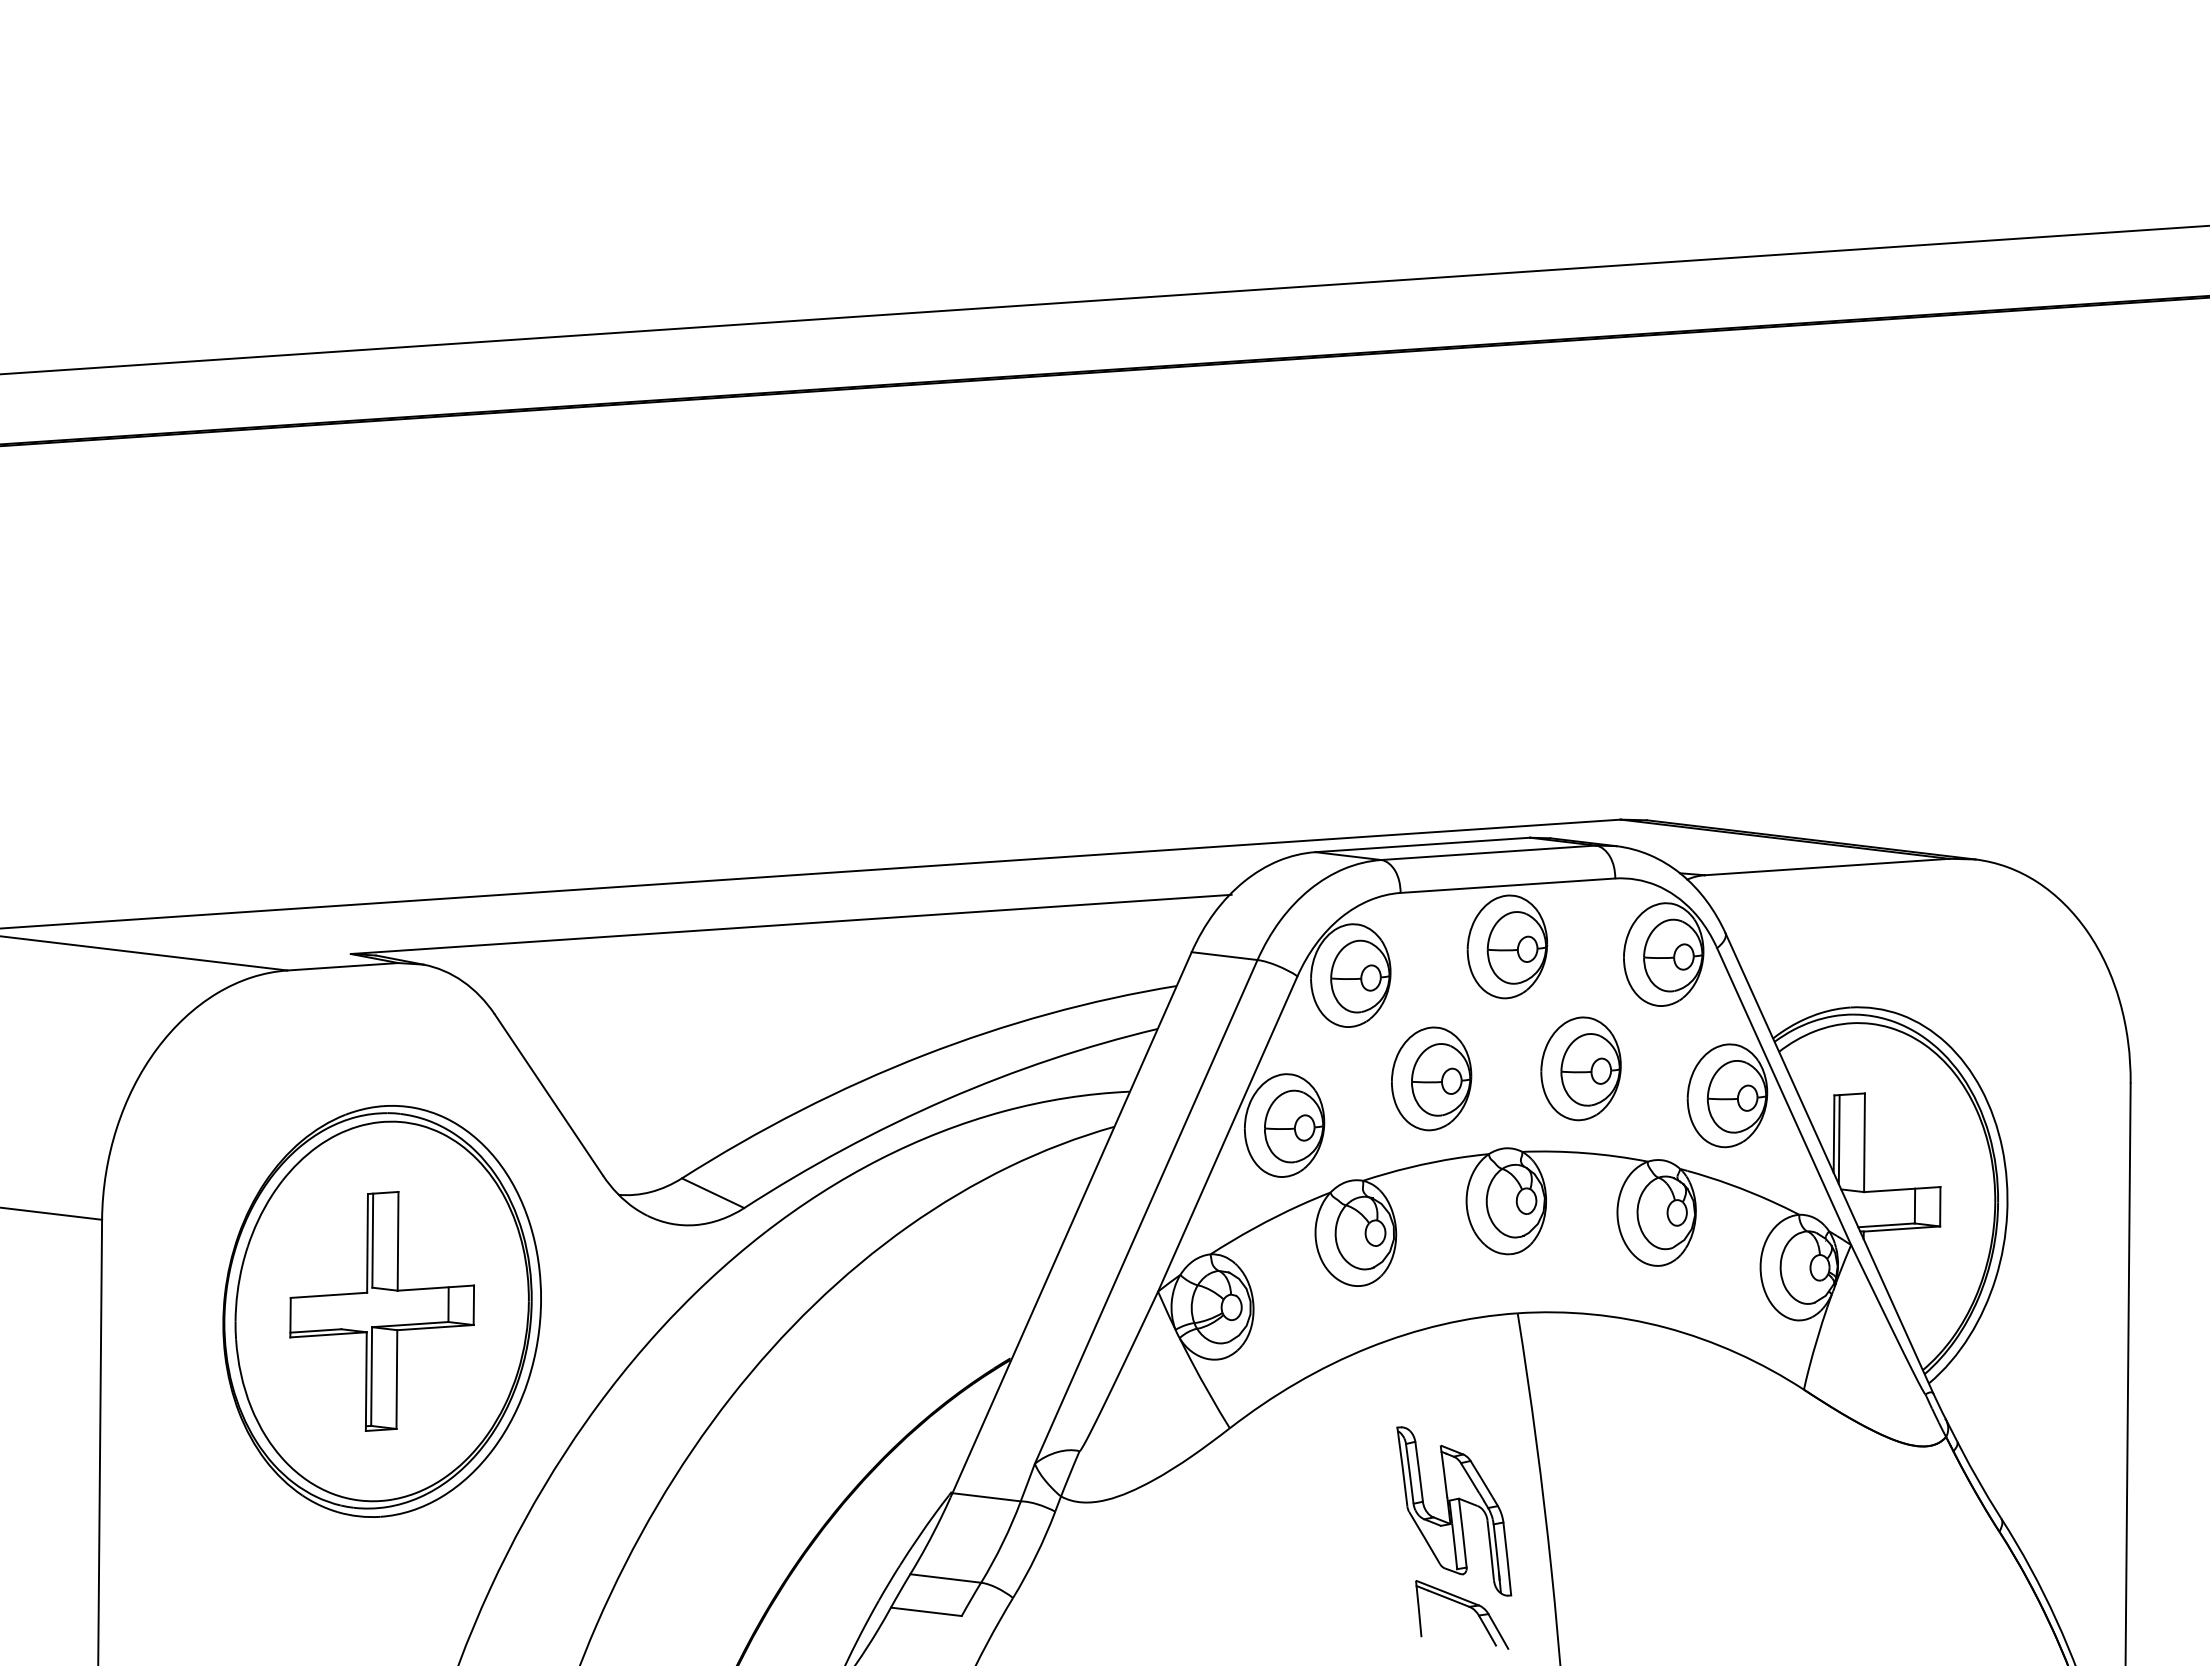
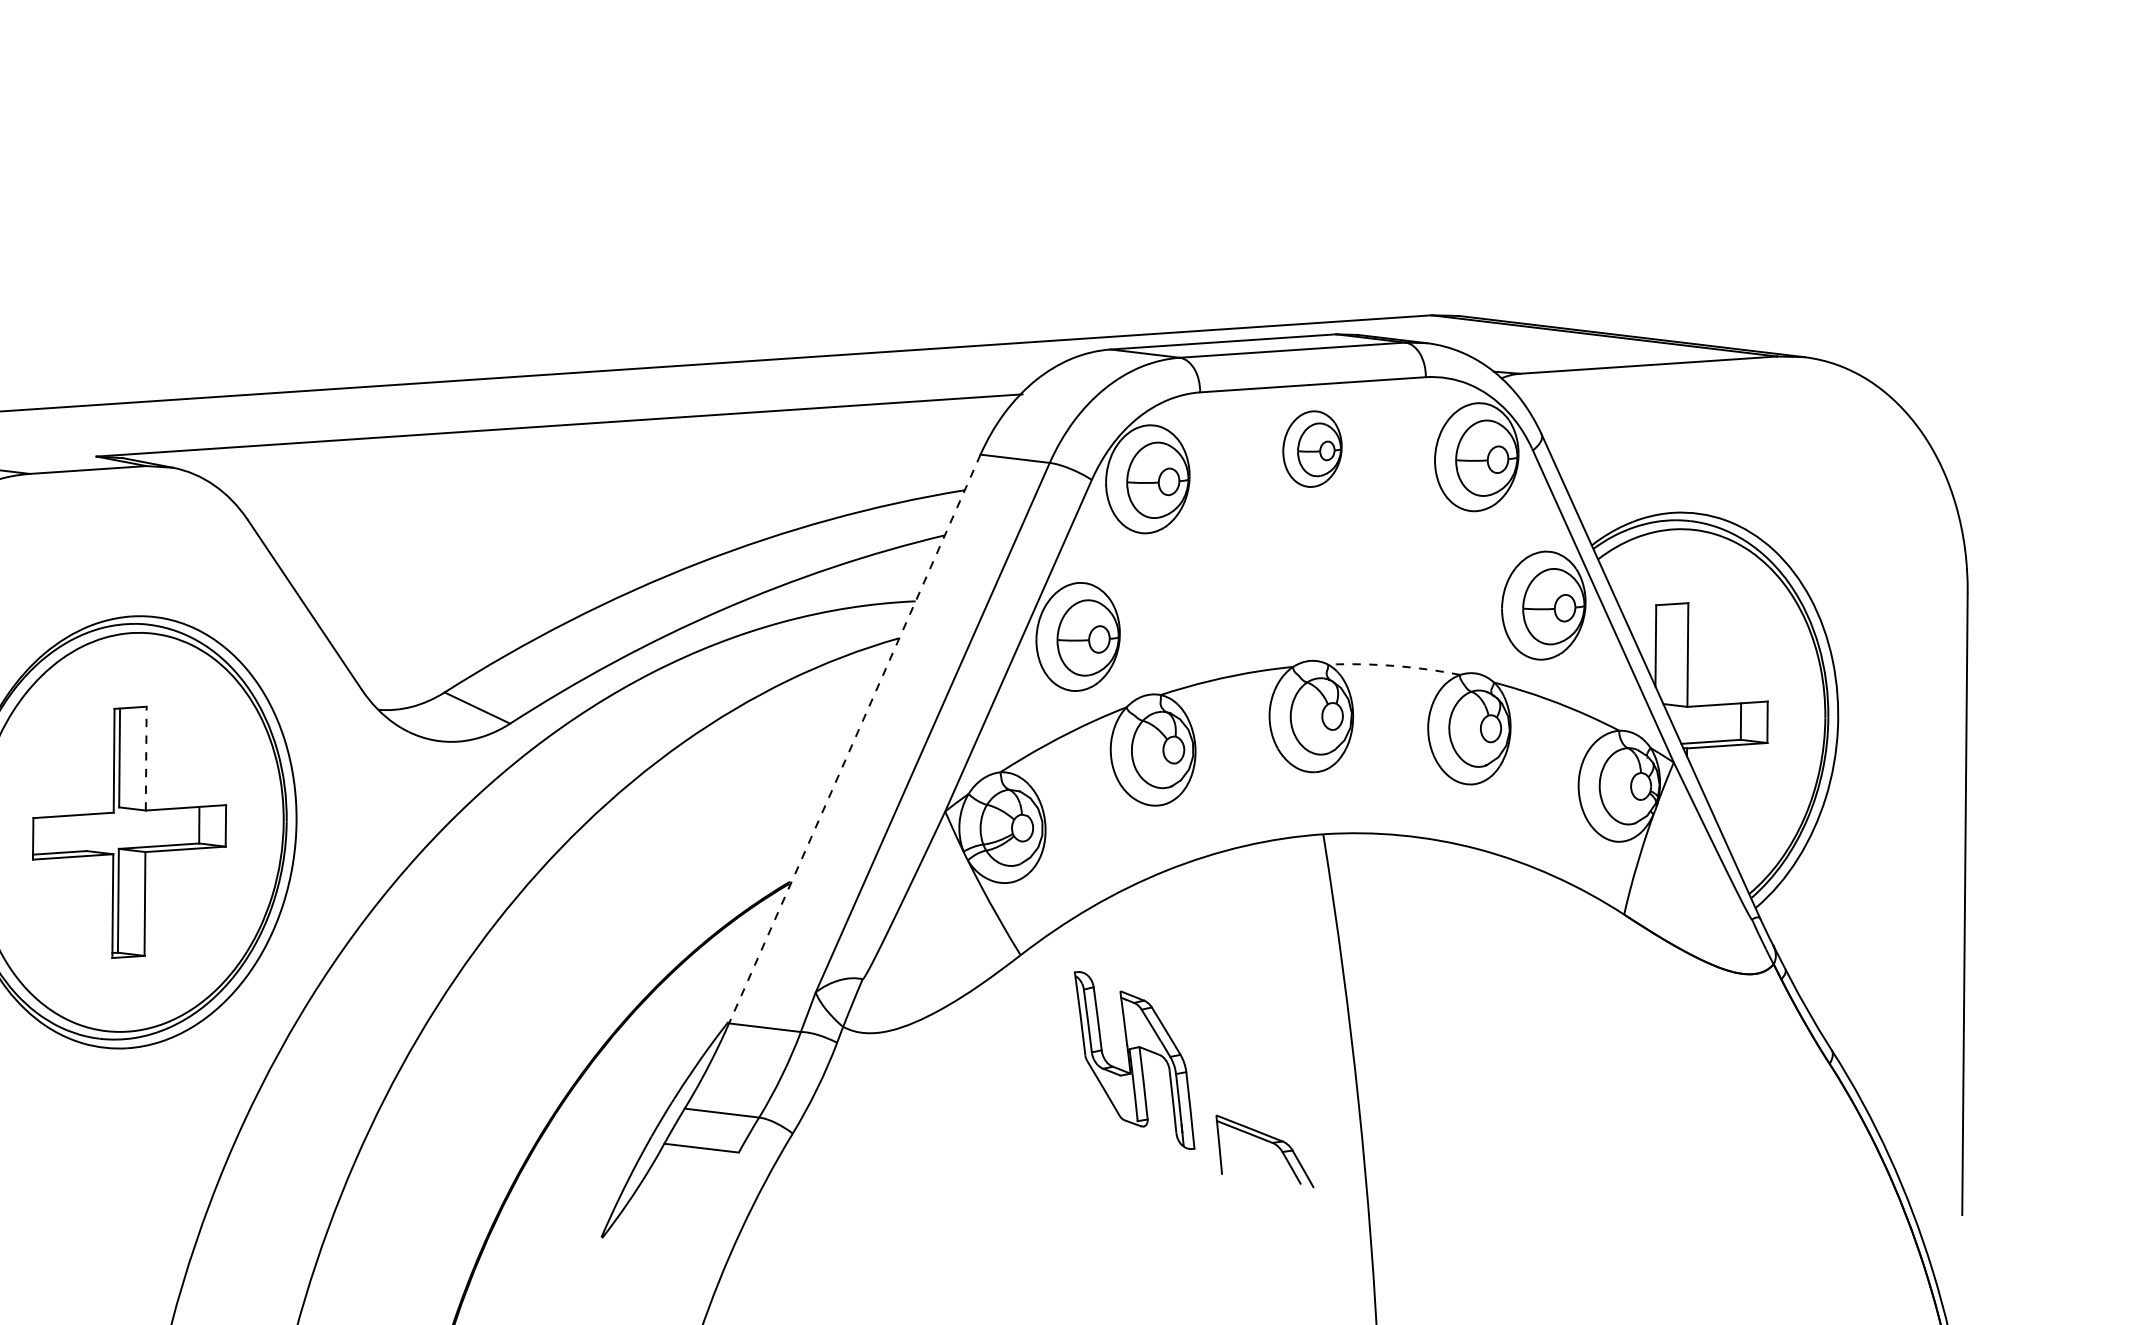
part: (1507, 946) -> (1312, 448), size x0.7
part: (1580, 1068) -> (1389, 576), removed
part: (1431, 1078) -> (1232, 587), removed
line: (1838, 1139) -> (1660, 651), removed
arc: (1585, 1153) -> (1394, 666), solid -> dashed
line: (1072, 1222) -> (855, 738), solid -> dashed
line: (398, 1240) -> (146, 757), solid -> dashed
part: (1454, 1511) -> (1134, 1060), moved

